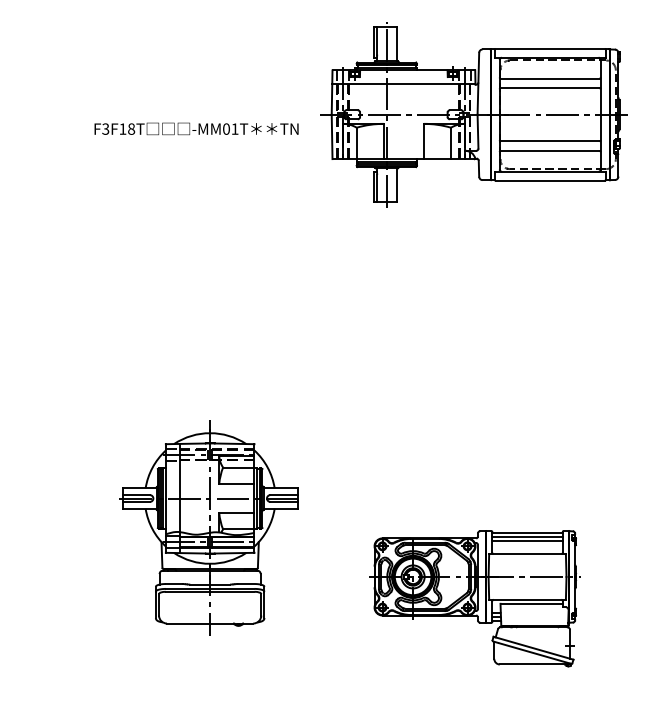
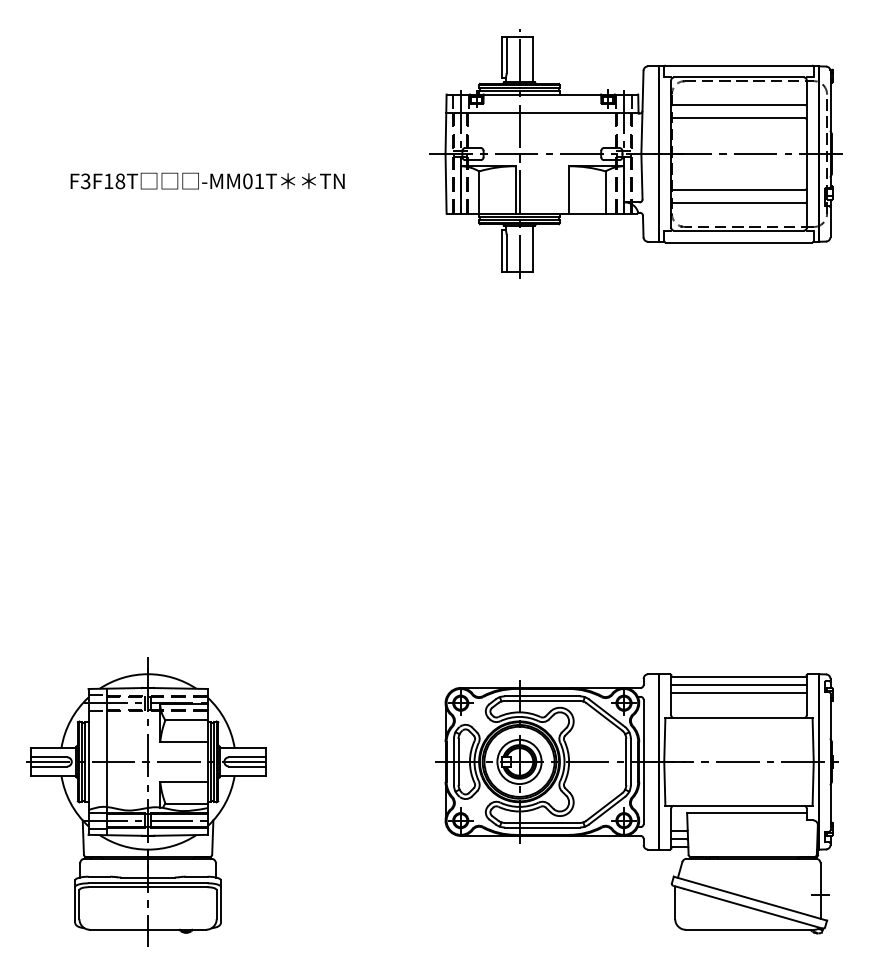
text: (196, 128) -> (207, 180), moved
part: (208, 527) -> (145, 800), moved
part: (474, 598) -> (637, 803), size x1.43

